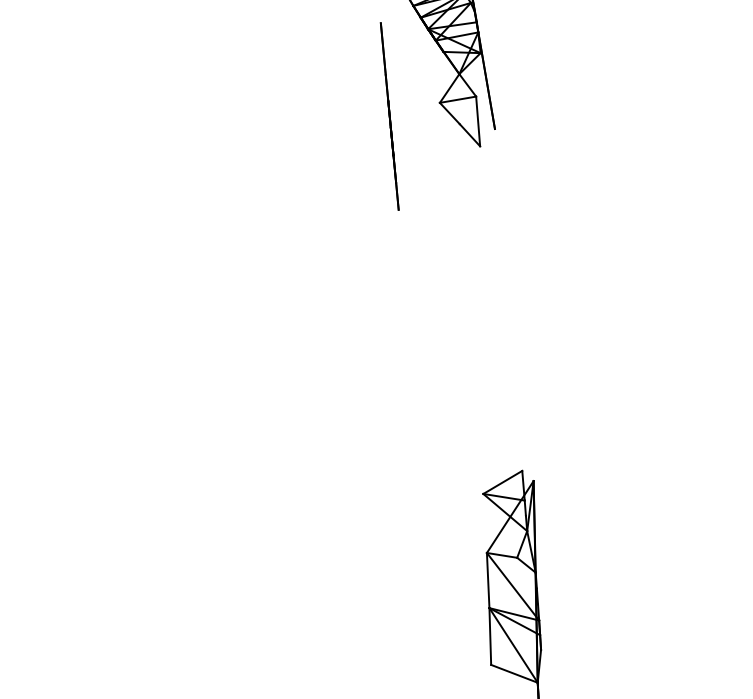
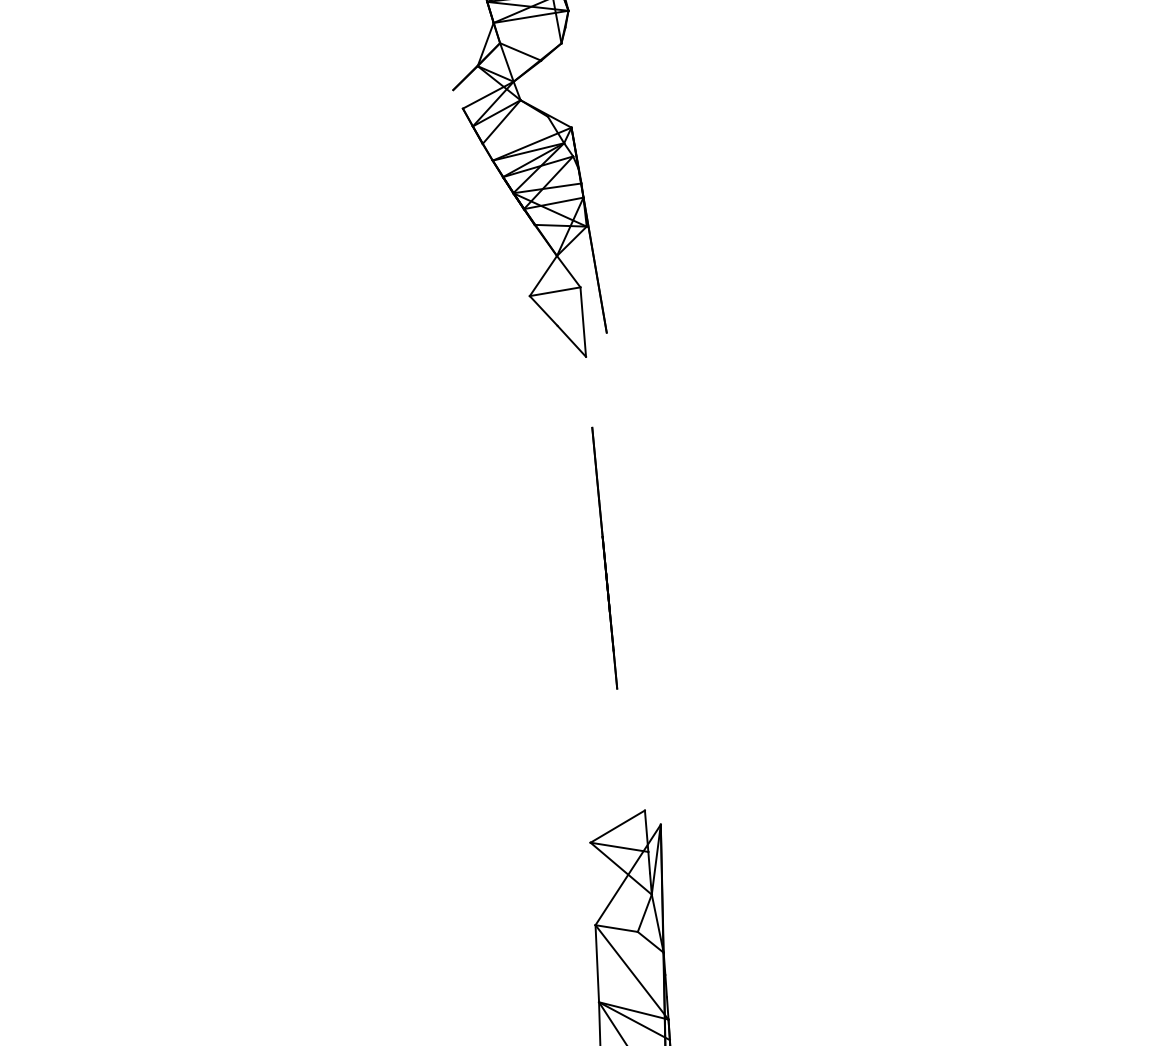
line: (389, 116) -> (604, 557), moved

